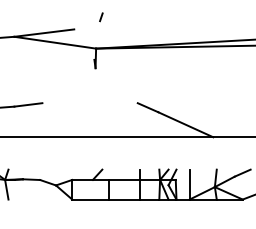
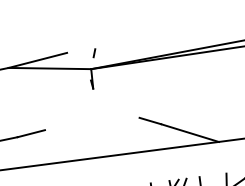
line: (101, 17) -> (94, 53), moved

